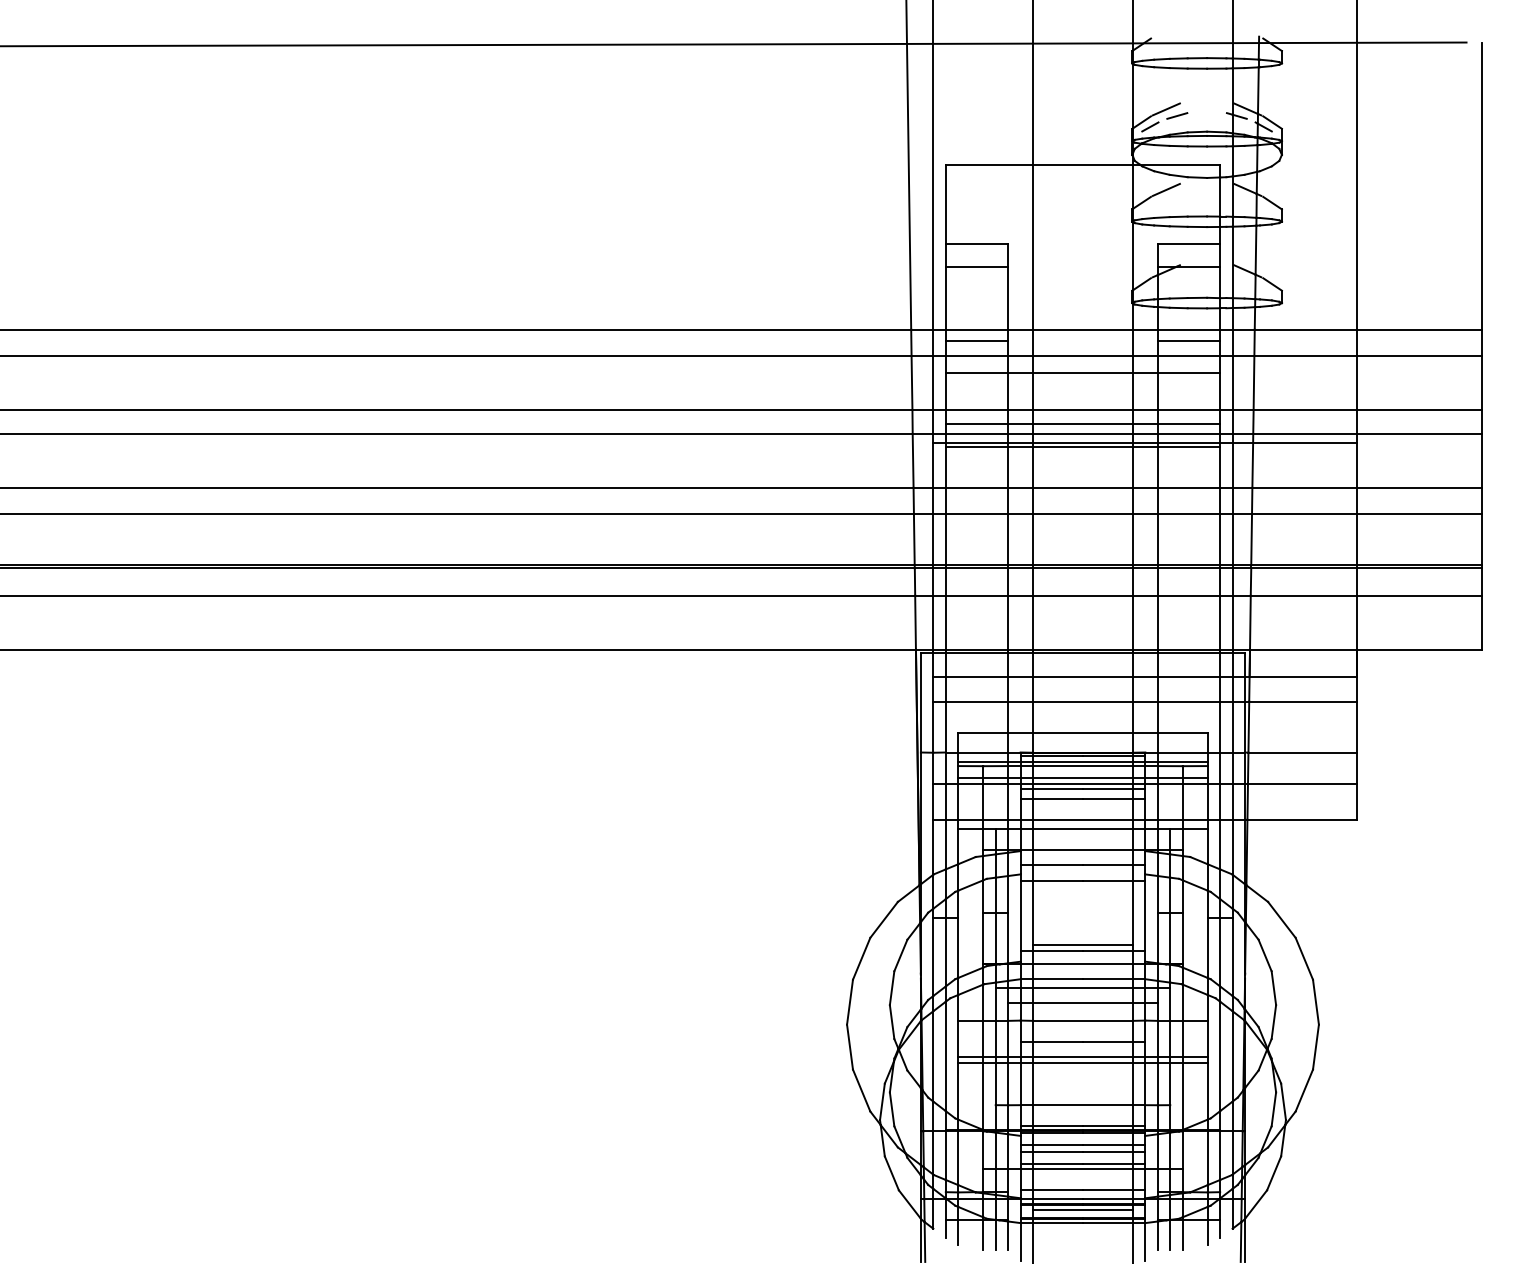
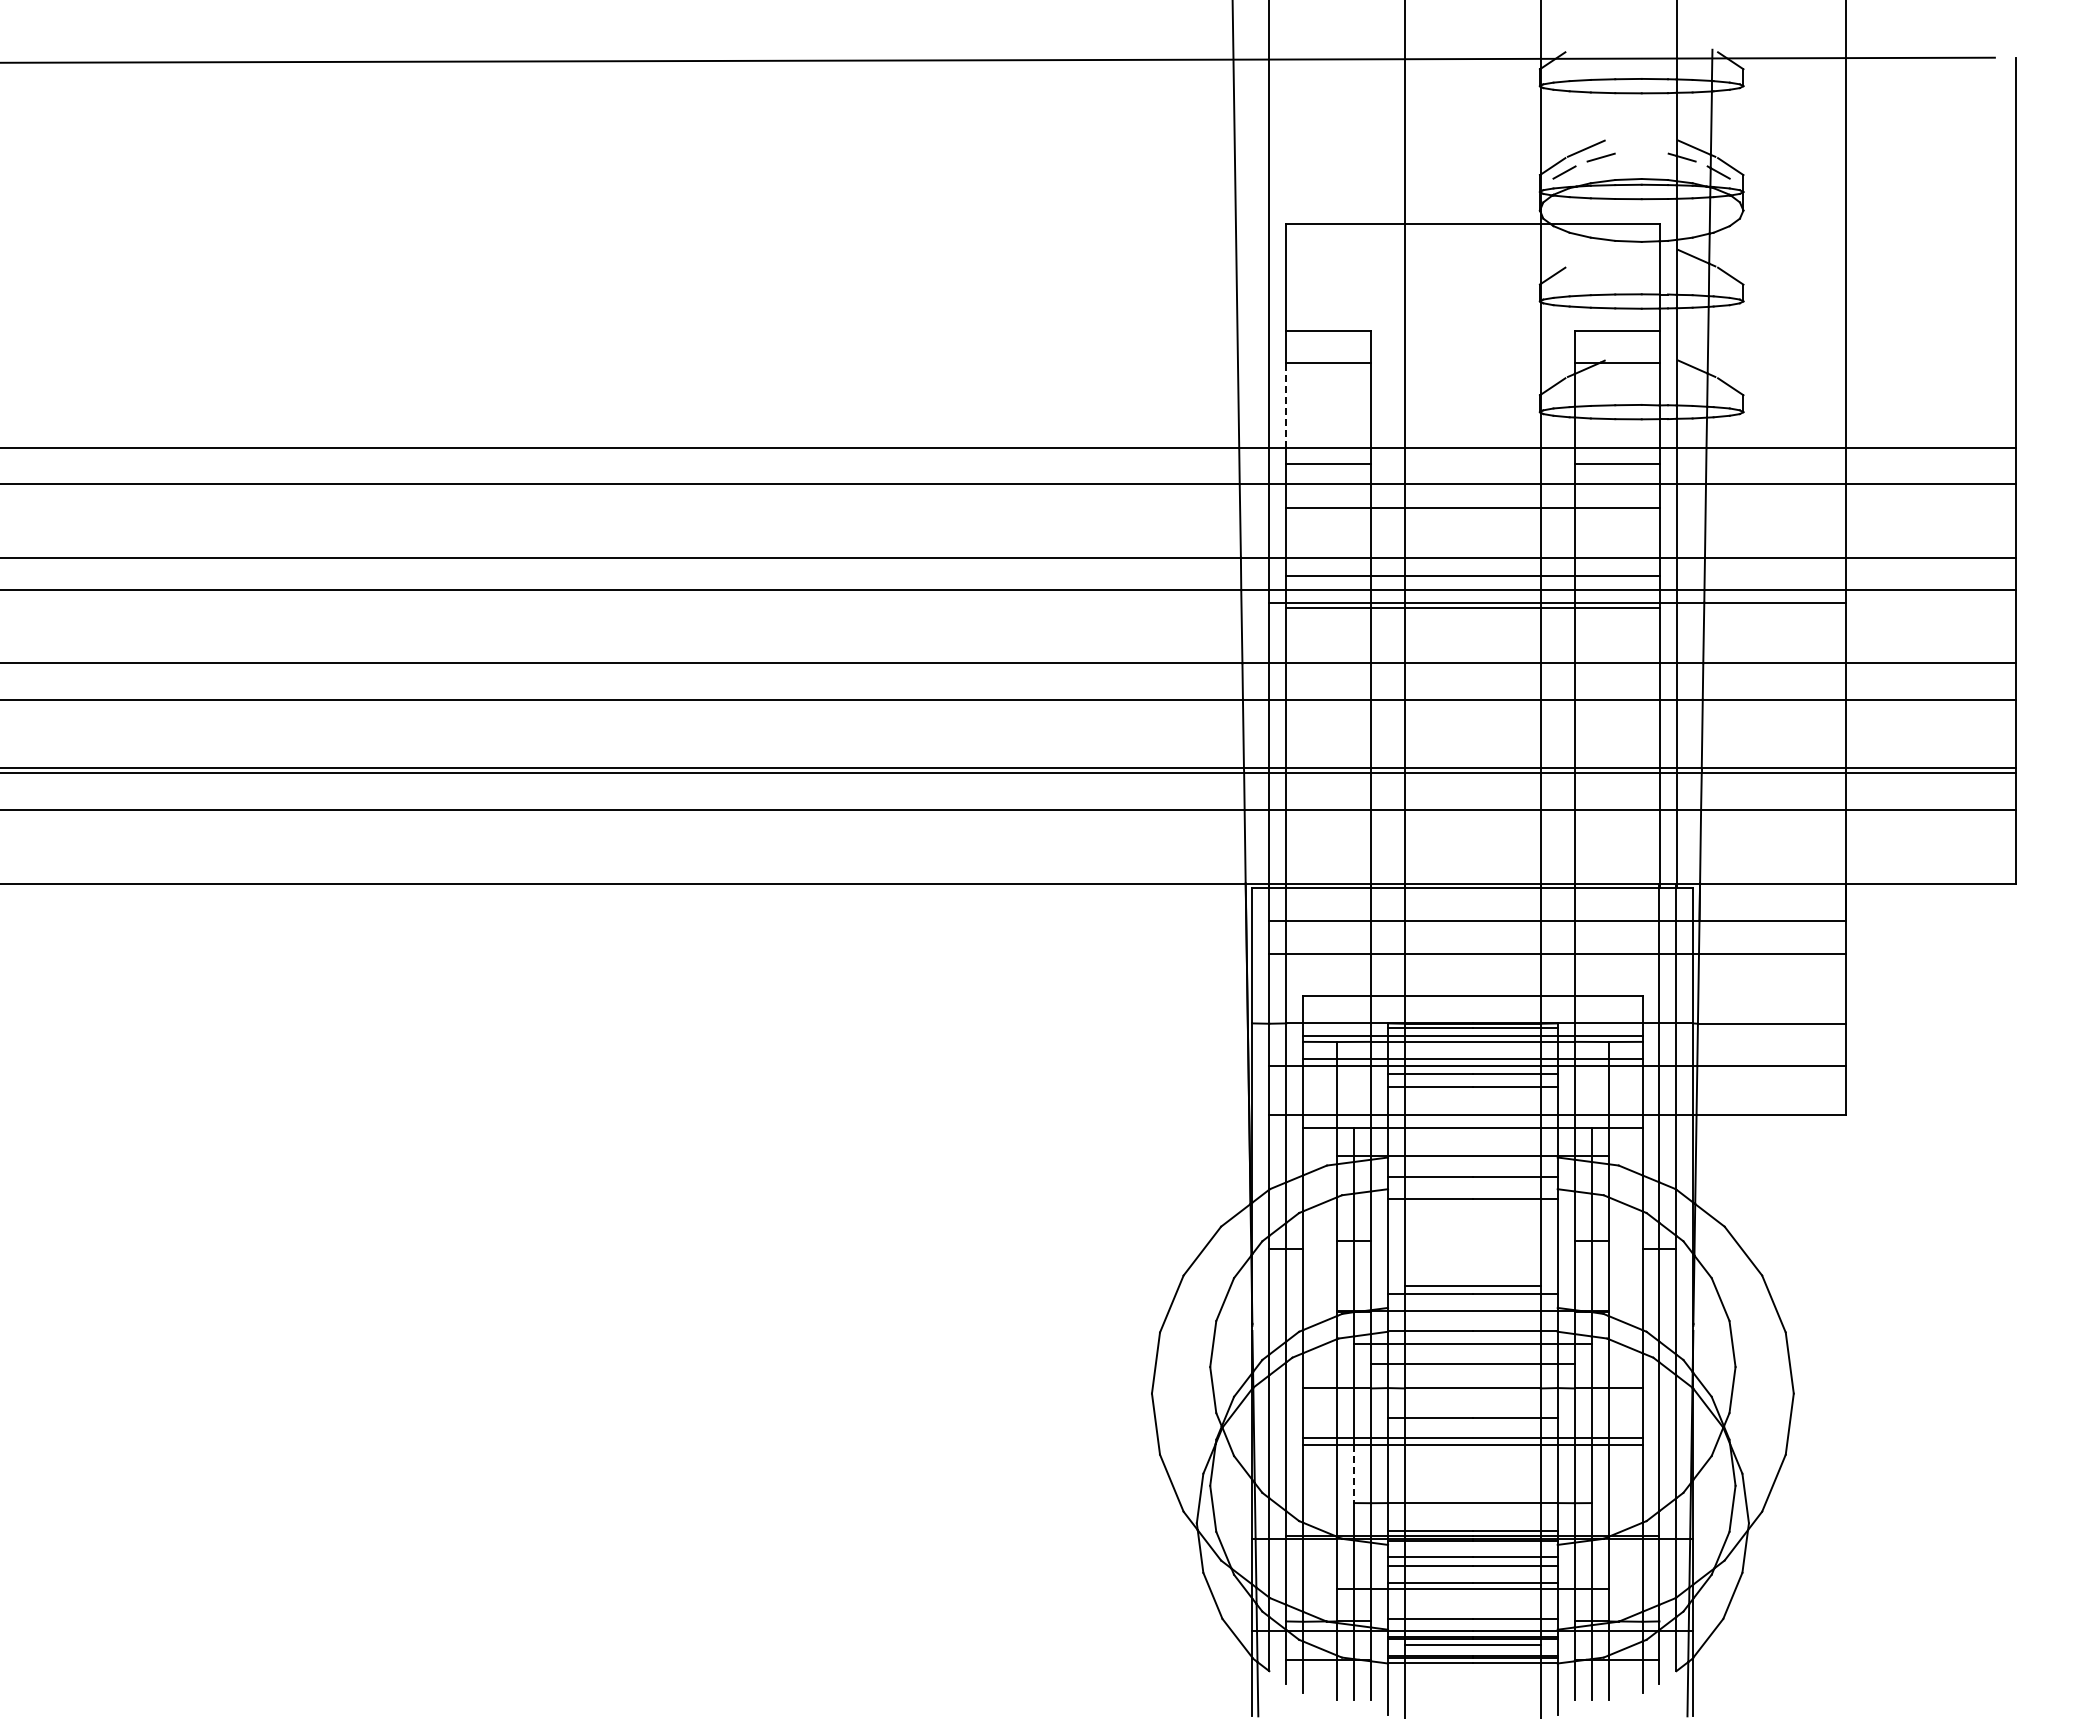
line: (1165, 190) -> (1585, 258), removed
line: (945, 298) -> (1286, 405), solid -> dashed
line: (995, 1084) -> (1354, 1474), solid -> dashed

